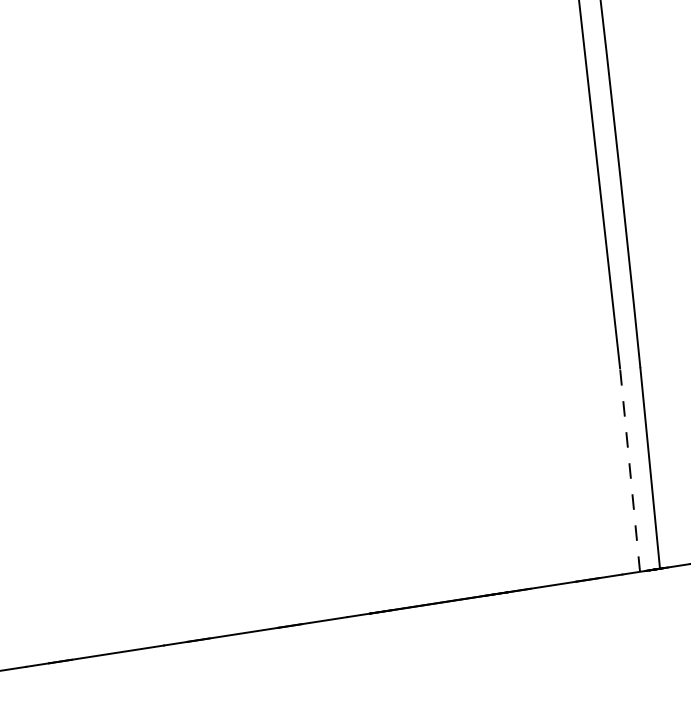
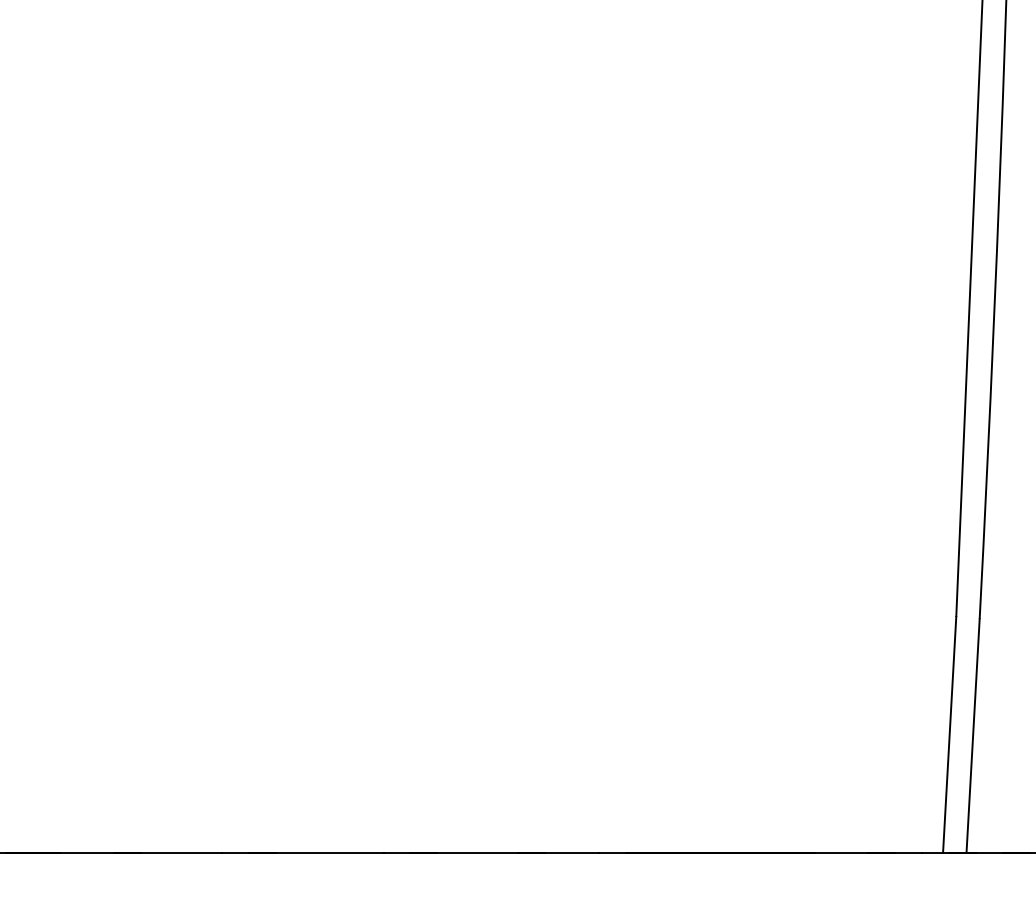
line: (629, 470) -> (949, 734), dashed -> solid

